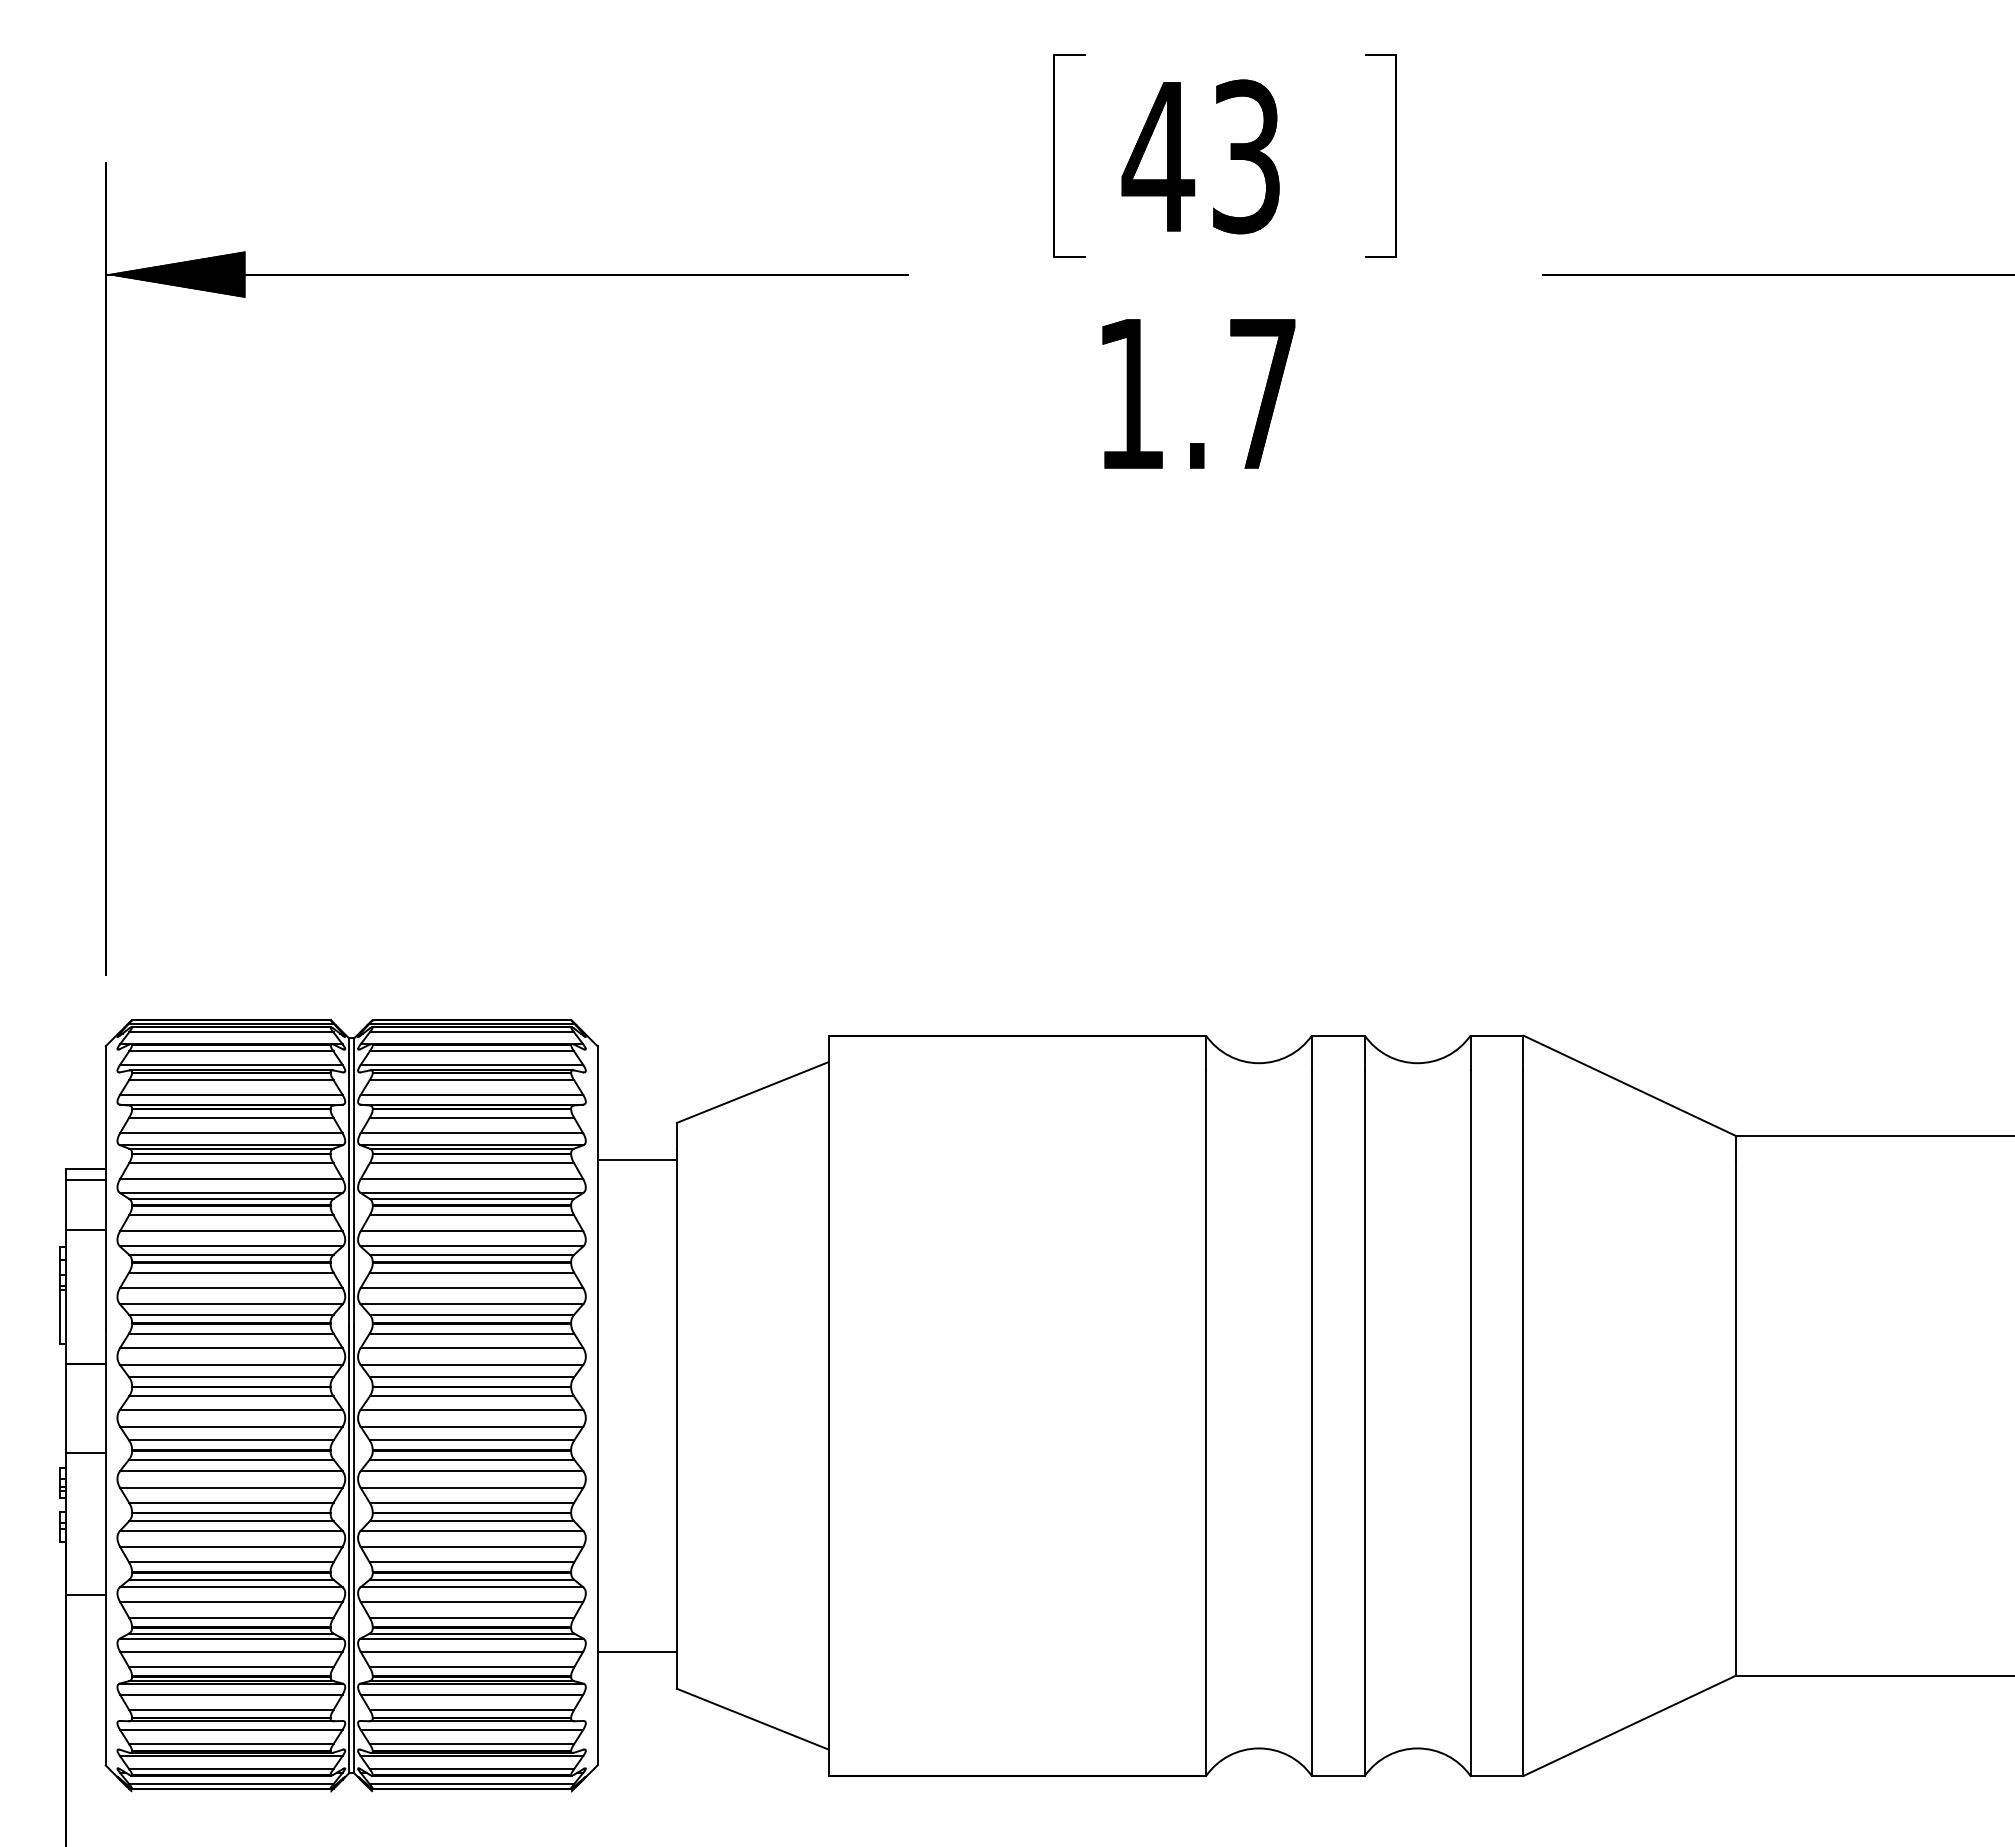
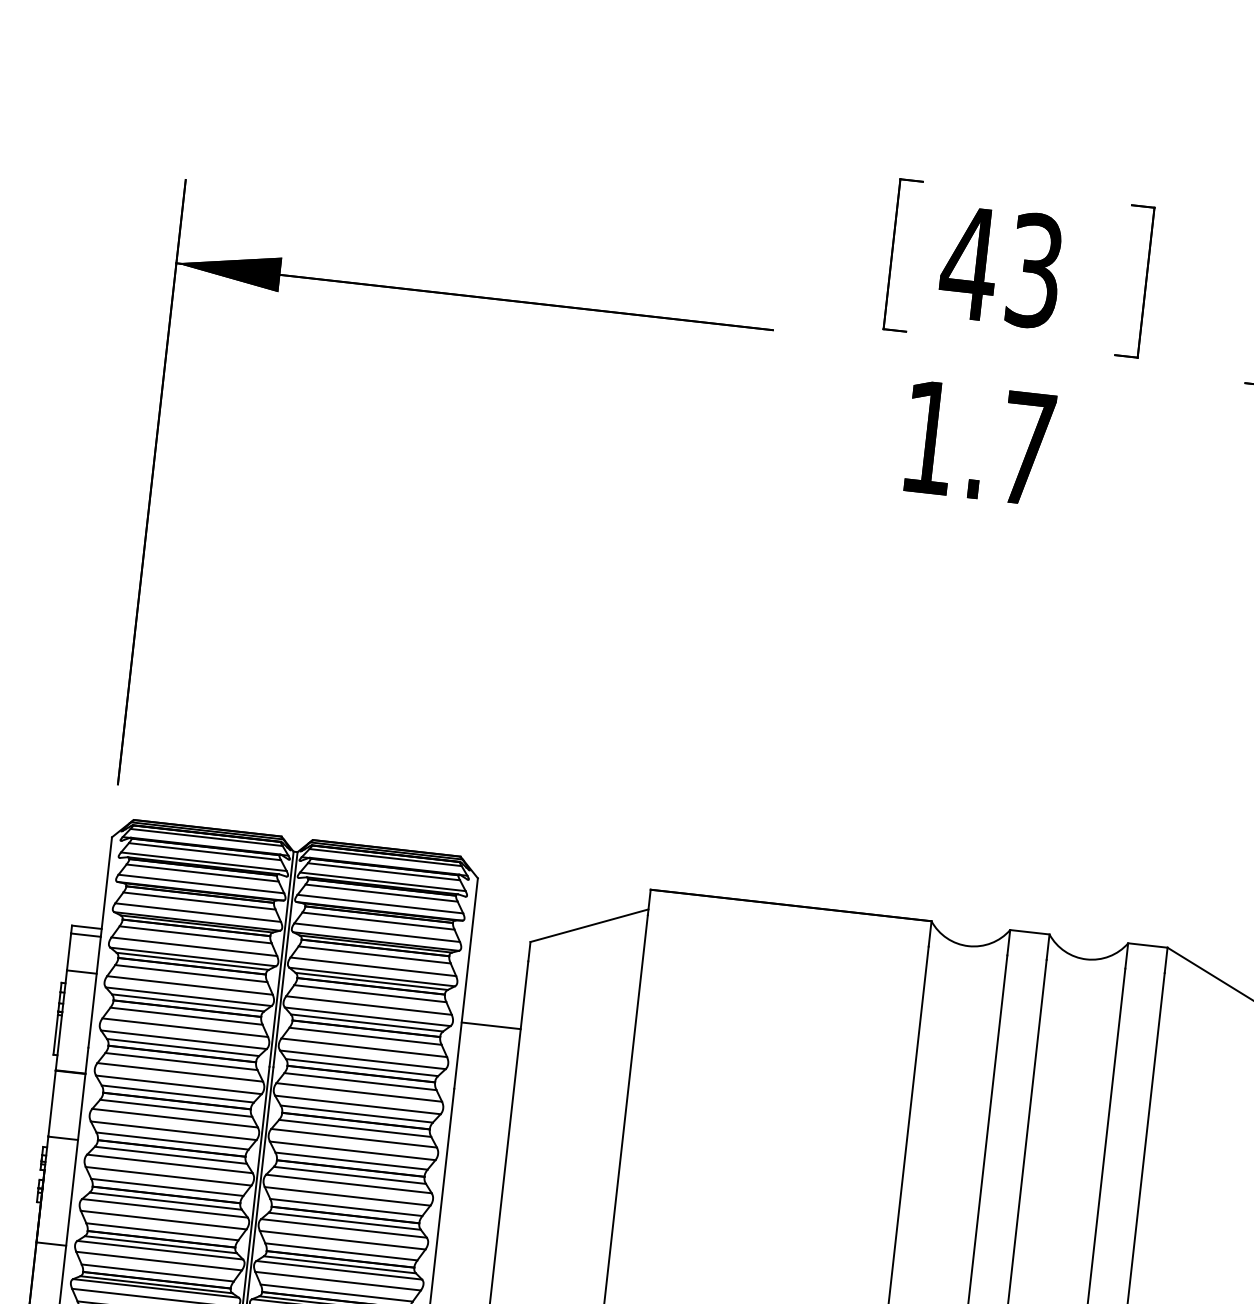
line: (636, 1160) -> (490, 1026), moved

